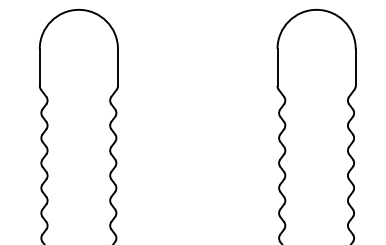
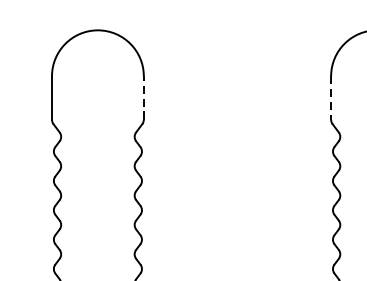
line: (117, 67) -> (143, 98), solid -> dashed
line: (277, 67) -> (331, 98), solid -> dashed

